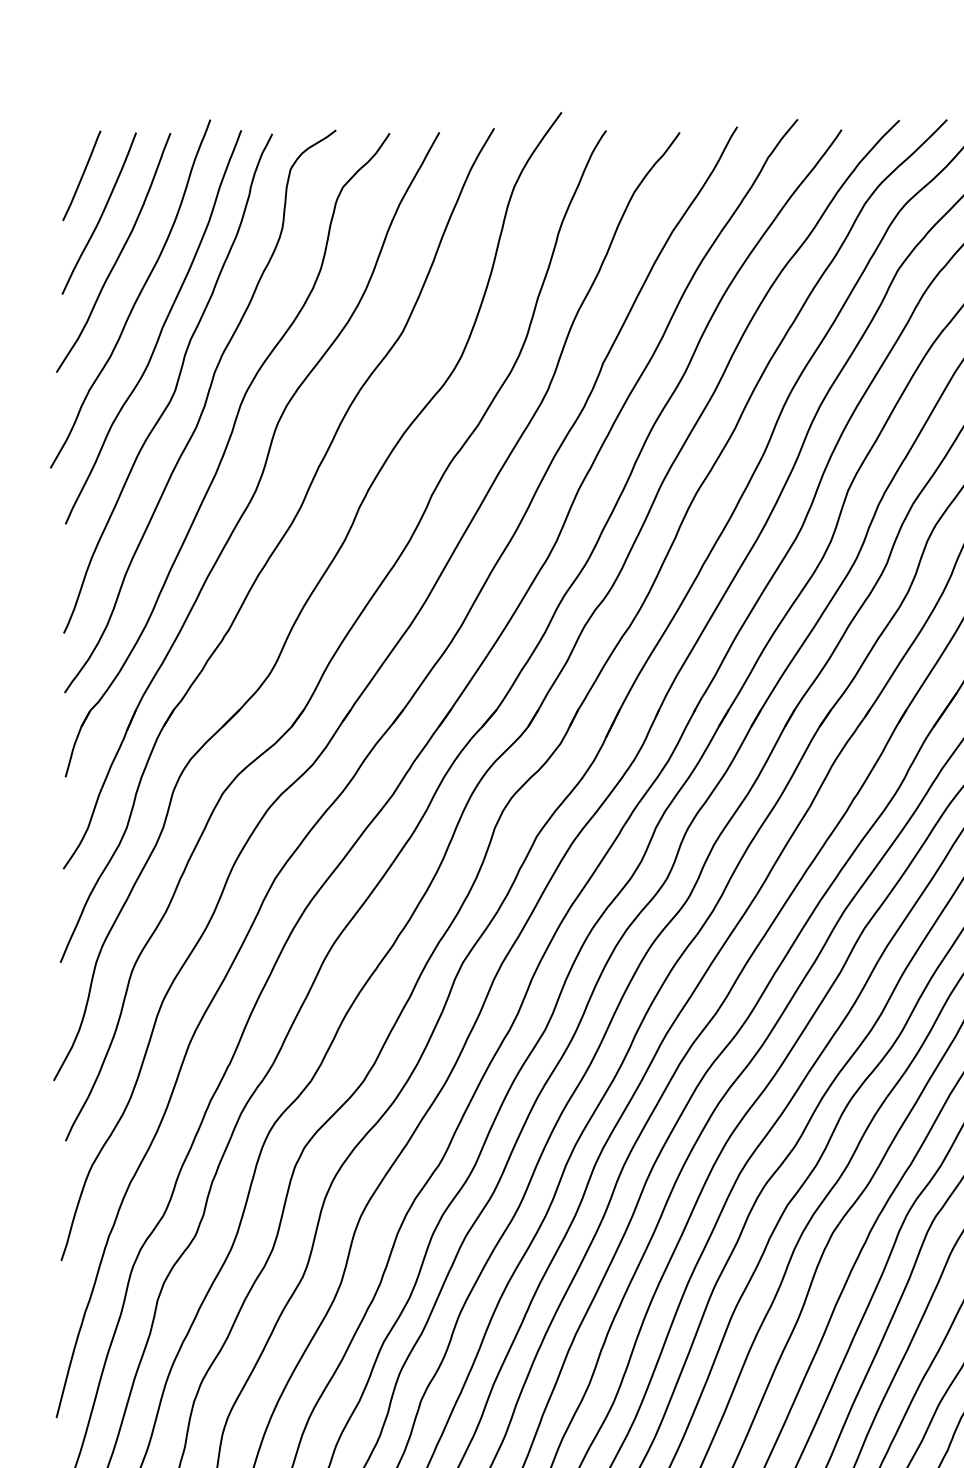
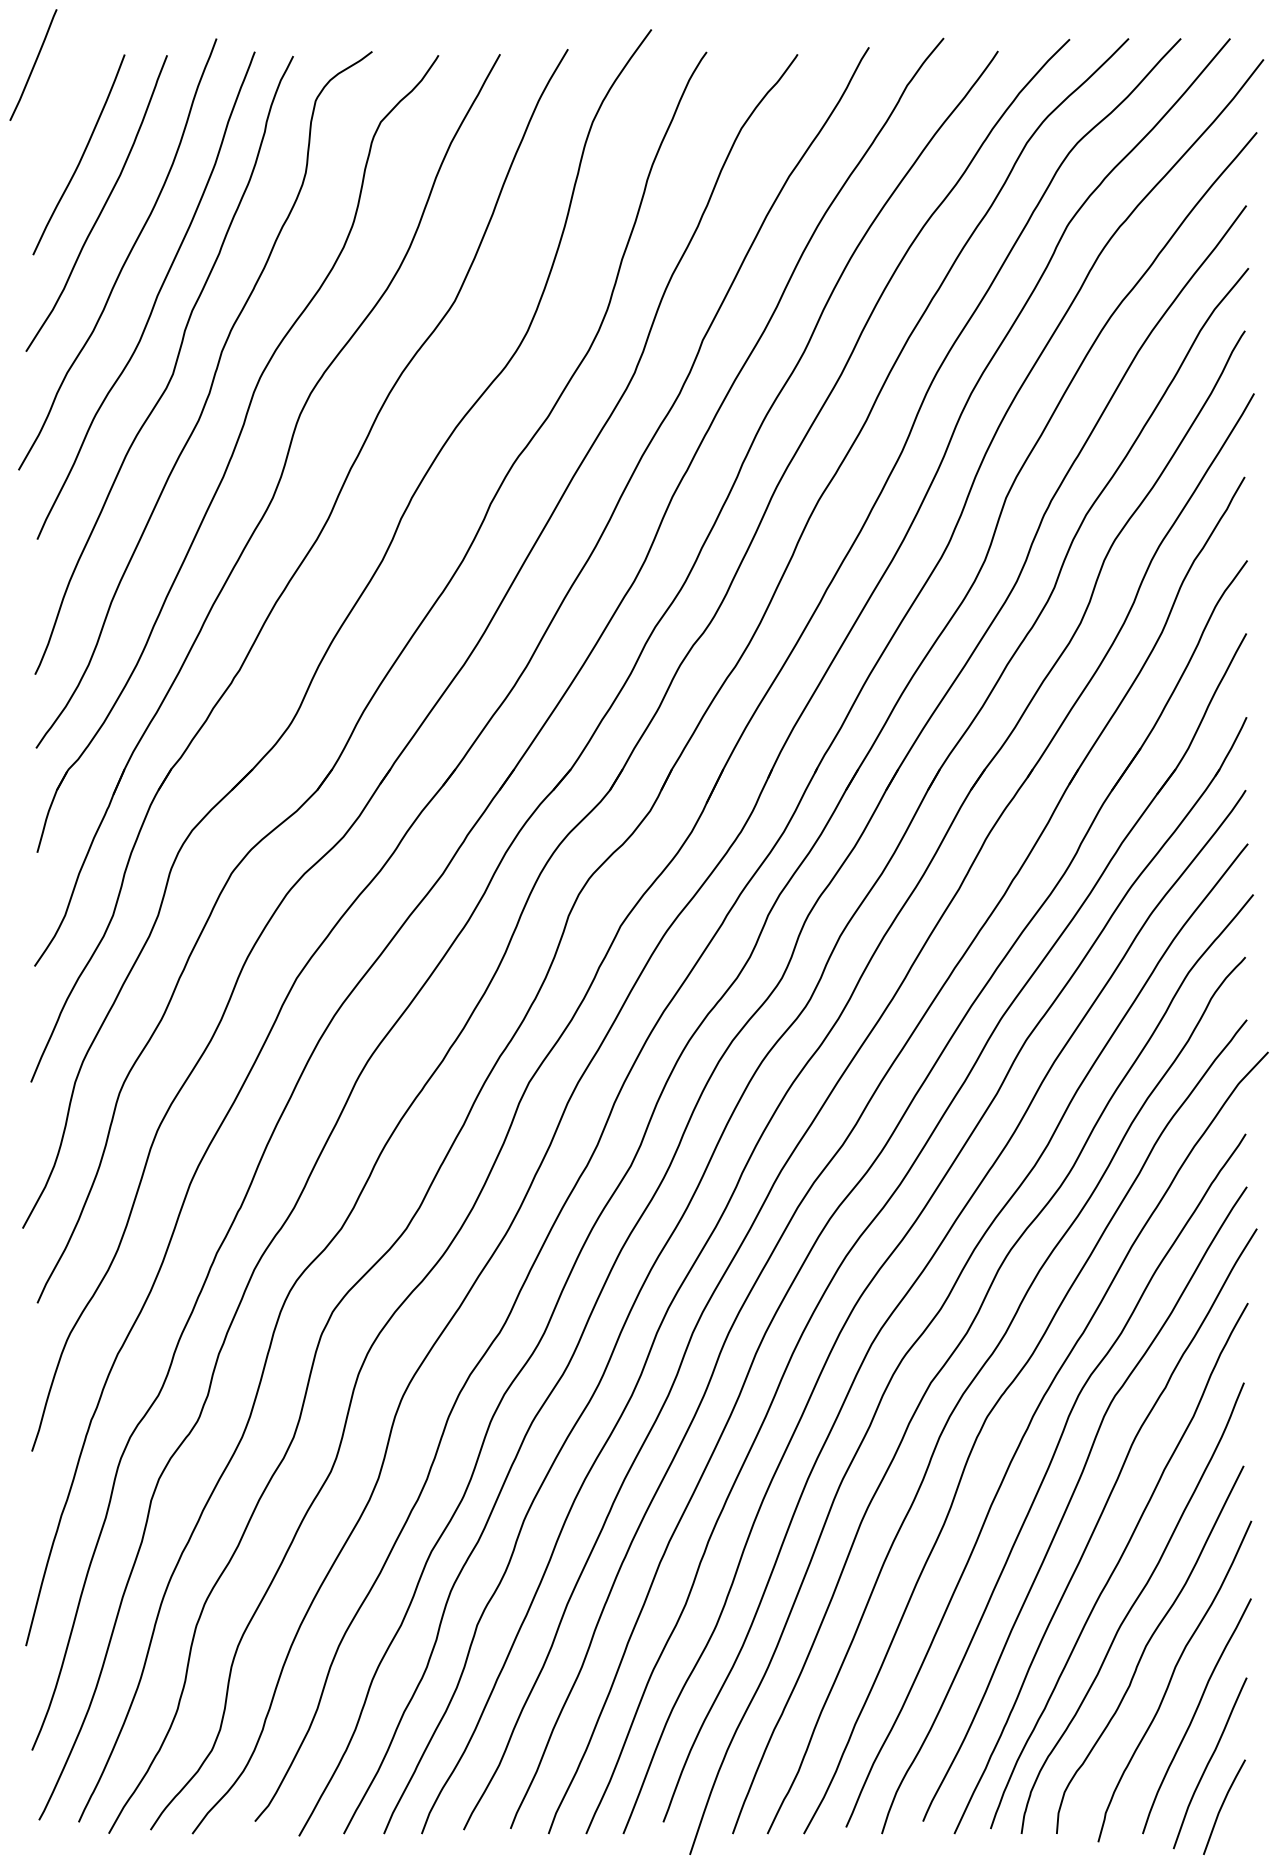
curve: (81, 175) -> (33, 64), moved

